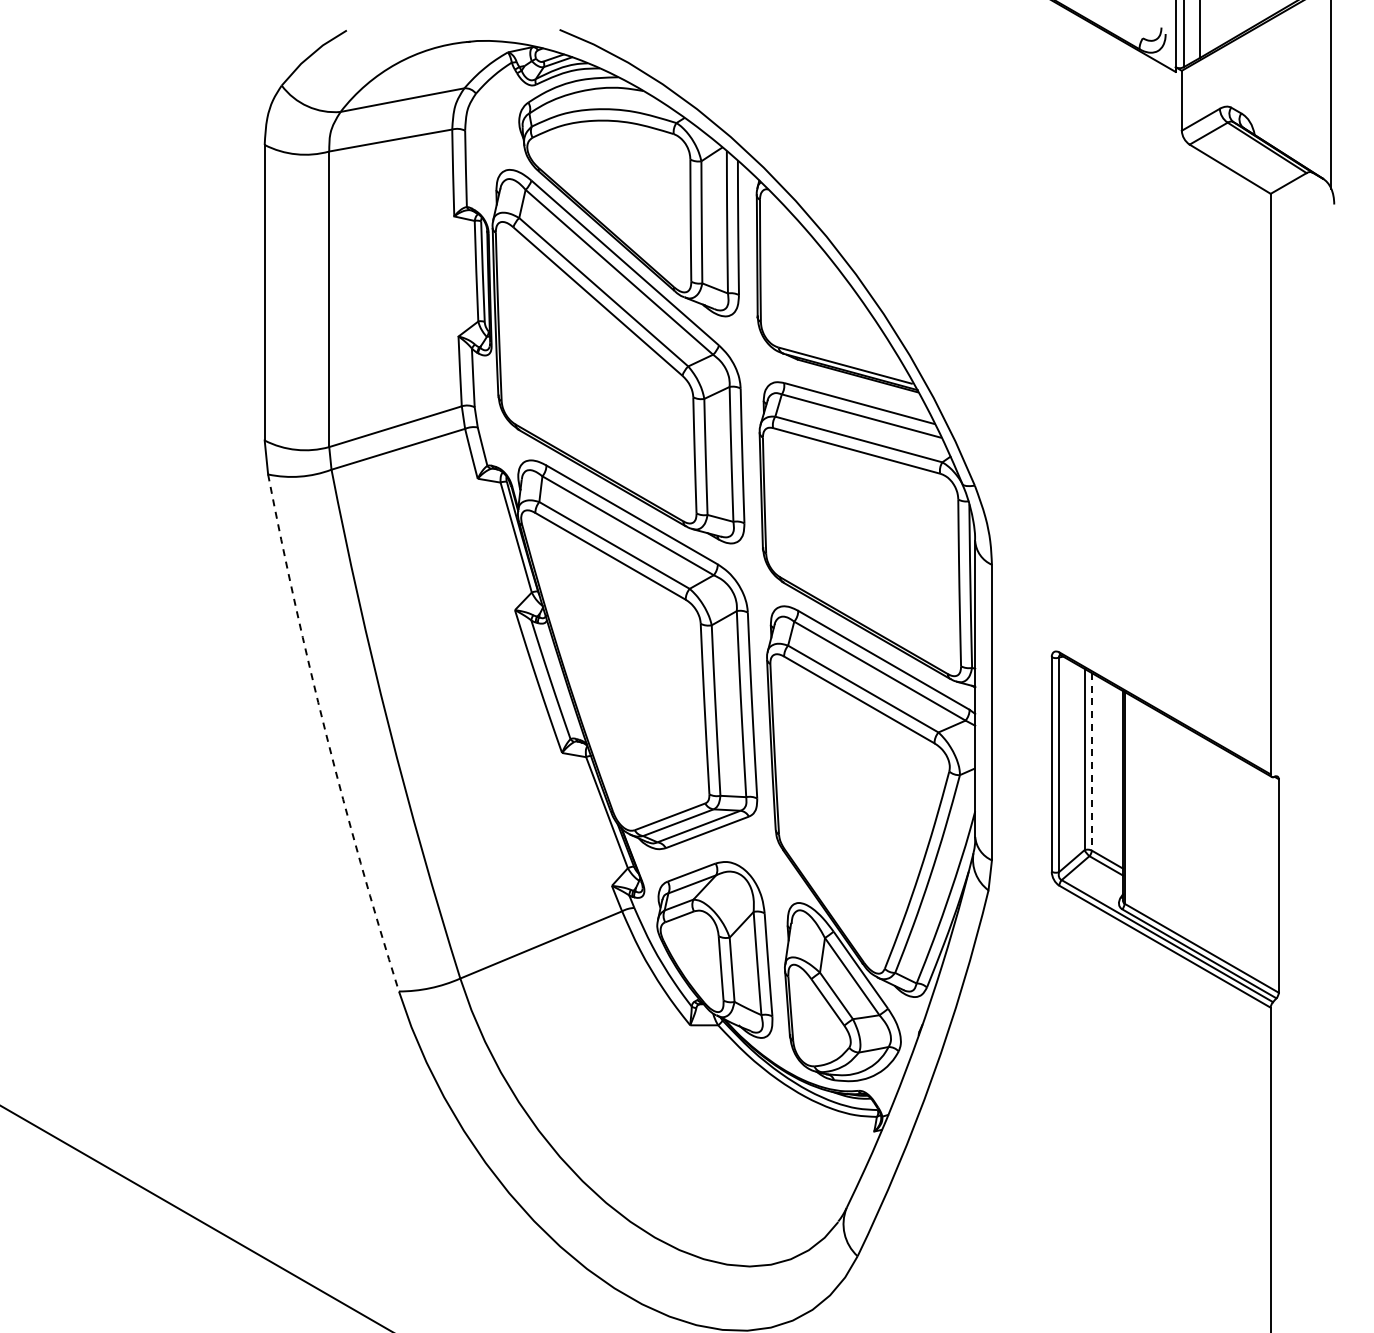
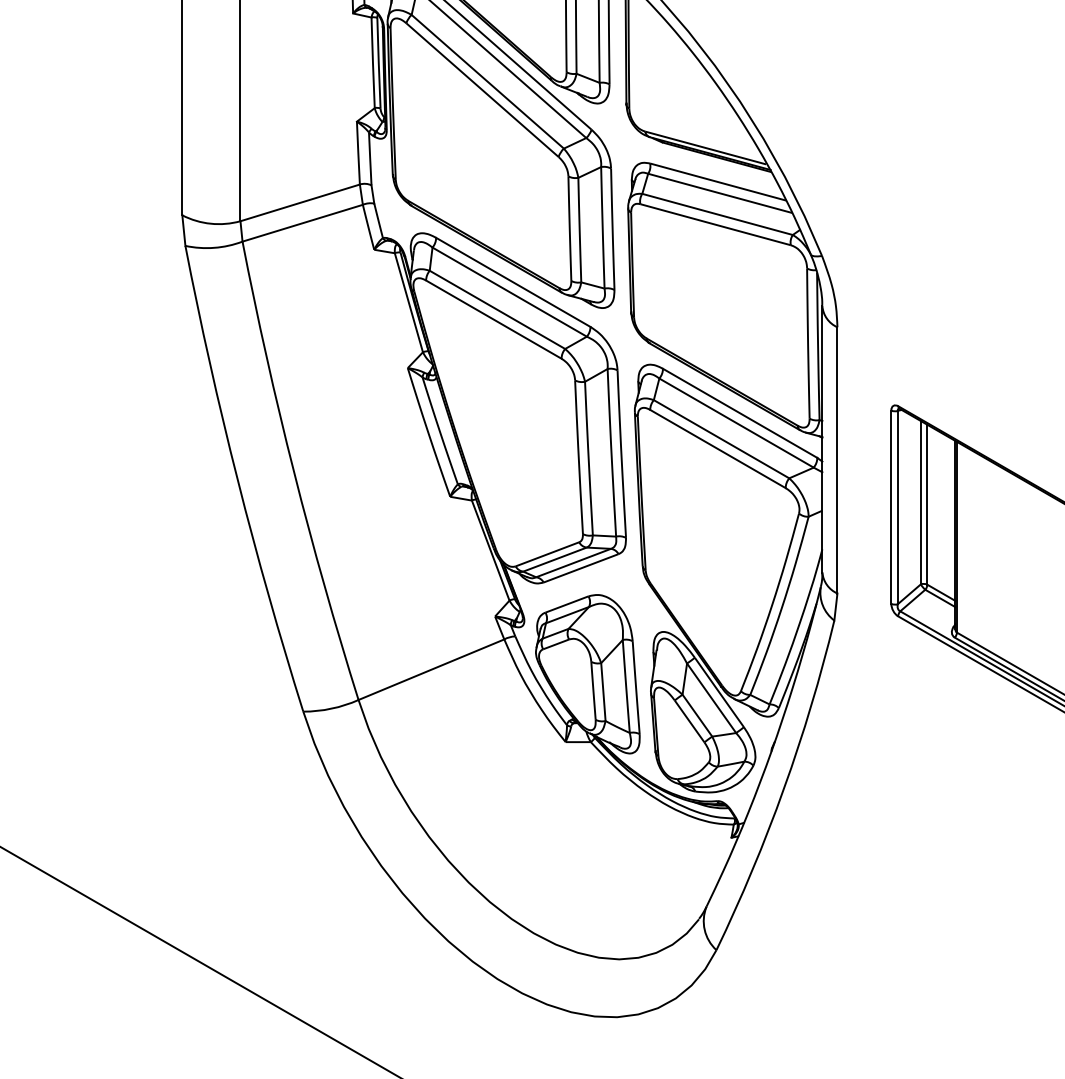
arc: (326, 734) -> (238, 480), dashed -> solid
line: (1091, 761) -> (927, 504), dashed -> solid

